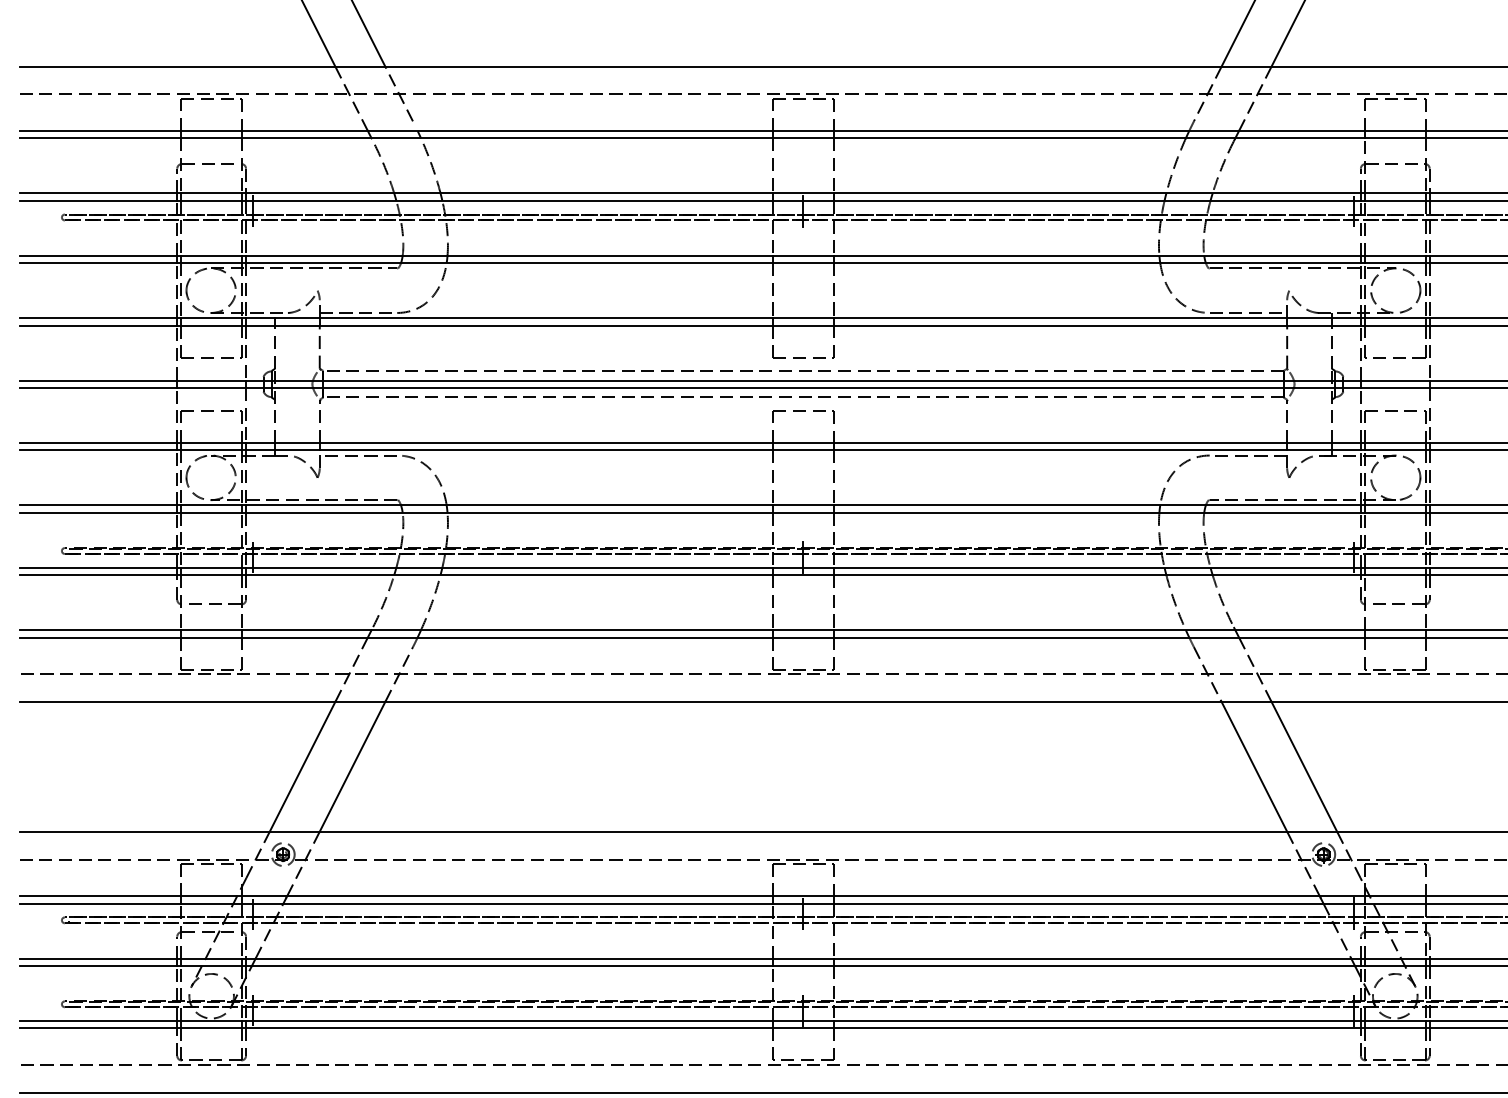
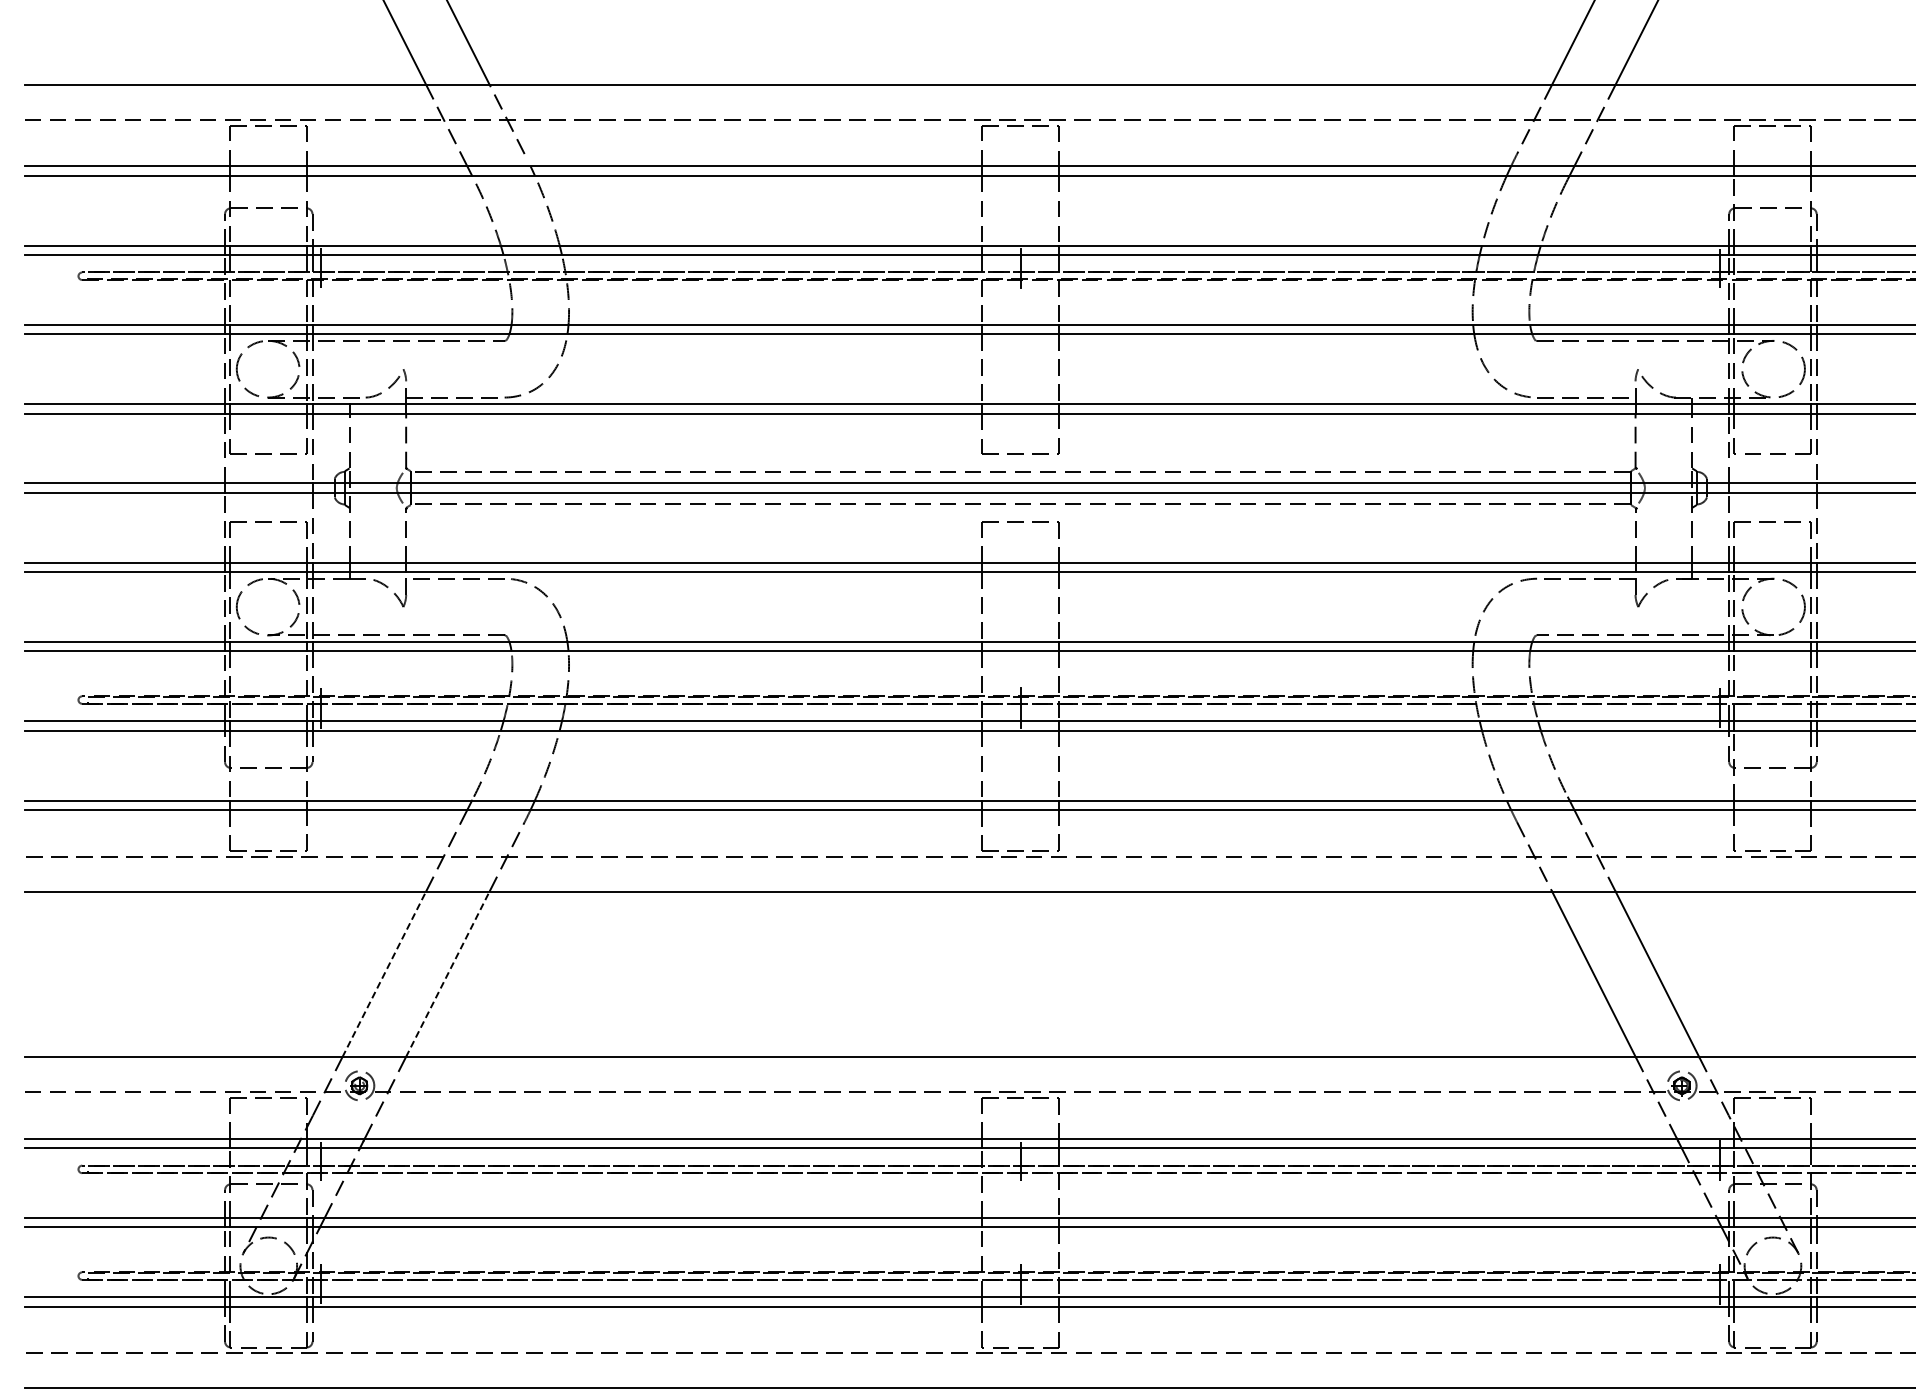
line: (302, 766) -> (384, 974), solid -> dashed
line: (352, 766) -> (447, 974), solid -> dashed

